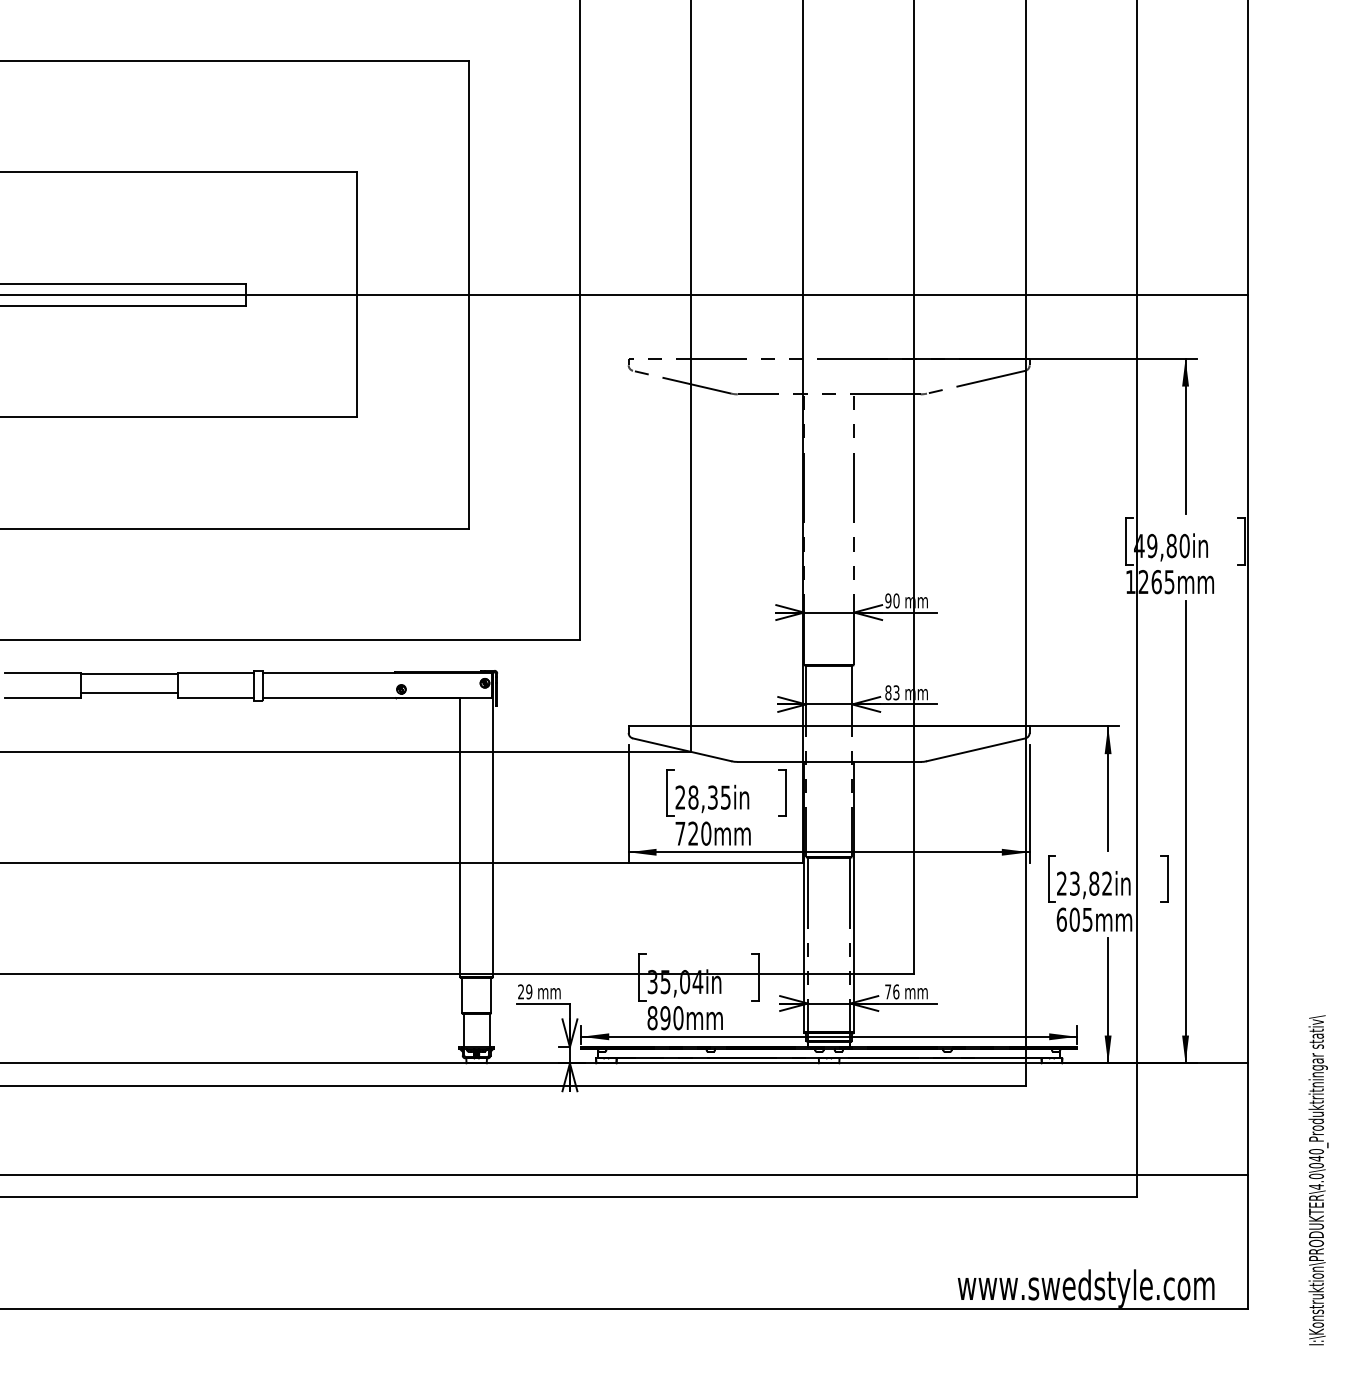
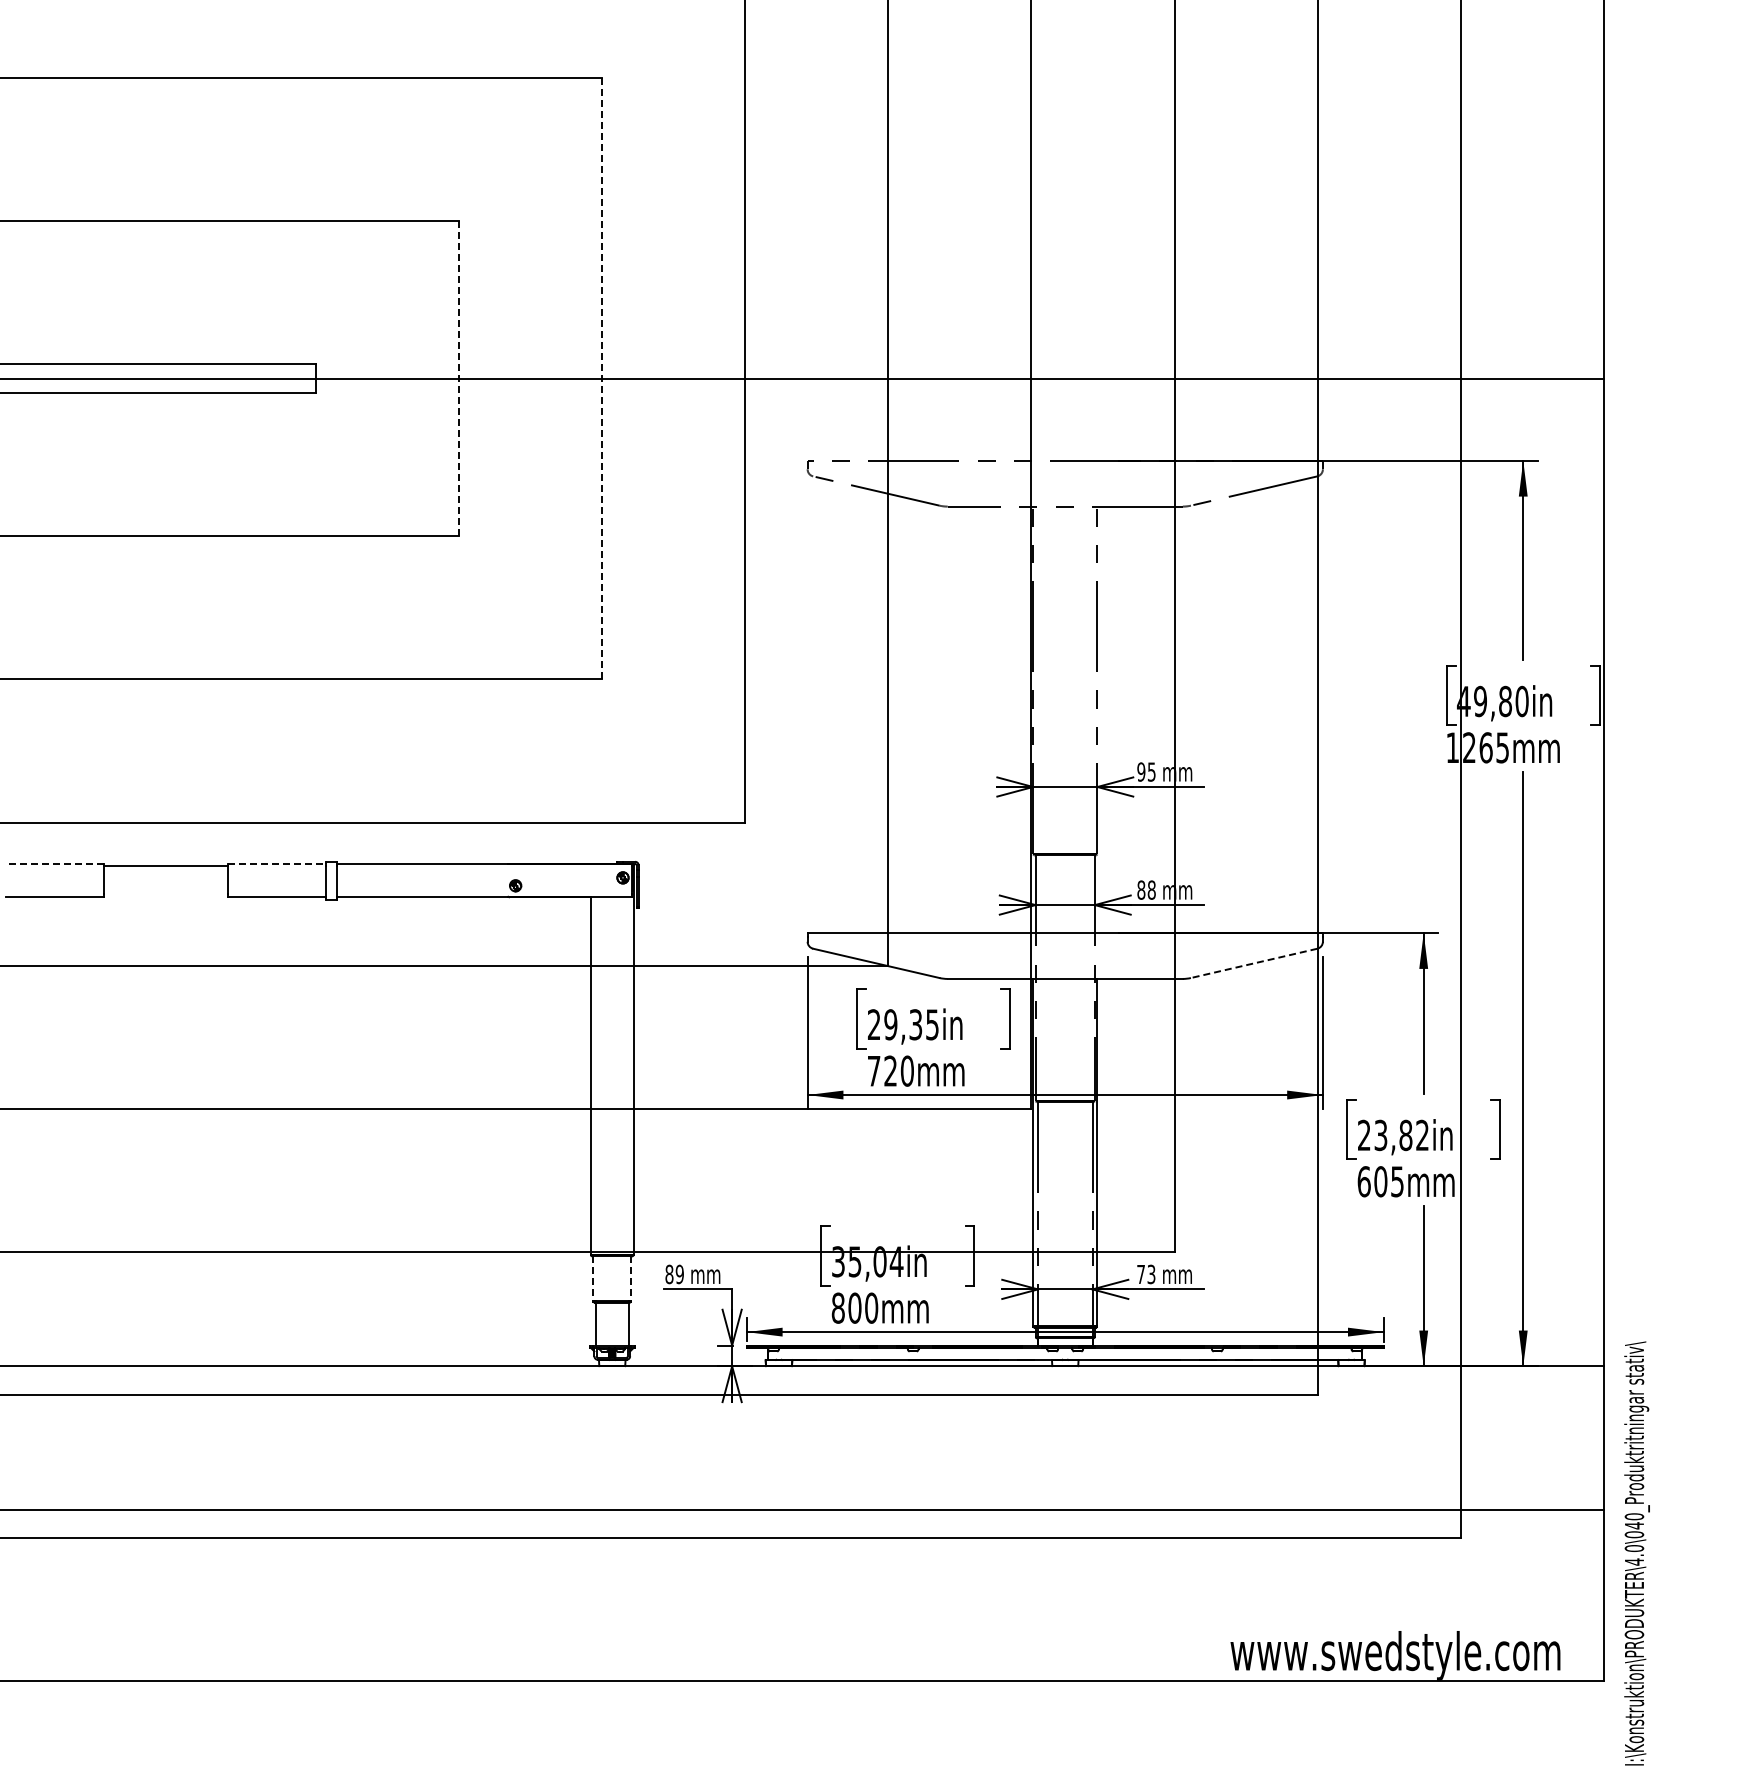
line: (469, 294) -> (602, 378), solid -> dashed
line: (356, 295) -> (458, 379), solid -> dashed
text: (896, 600) -> (1151, 771), 90 -> 95
line: (42, 672) -> (54, 864), solid -> dashed
line: (216, 672) -> (277, 864), solid -> dashed
text: (896, 692) -> (1151, 889), 83 -> 88
line: (128, 693) -> (165, 890), removed
line: (976, 749) -> (1254, 963), solid -> dashed
text: (693, 797) -> (890, 1024), 28,35in -> 29,35in
text: (521, 991) -> (669, 1274), 29 -> 89
text: (896, 991) -> (1151, 1274), 76 -> 73
line: (462, 995) -> (593, 1279), solid -> dashed
line: (491, 995) -> (631, 1279), solid -> dashed
text: (665, 1017) -> (854, 1307), 890mm -> 800mm
text: (1318, 1180) -> (1636, 1553), moved

